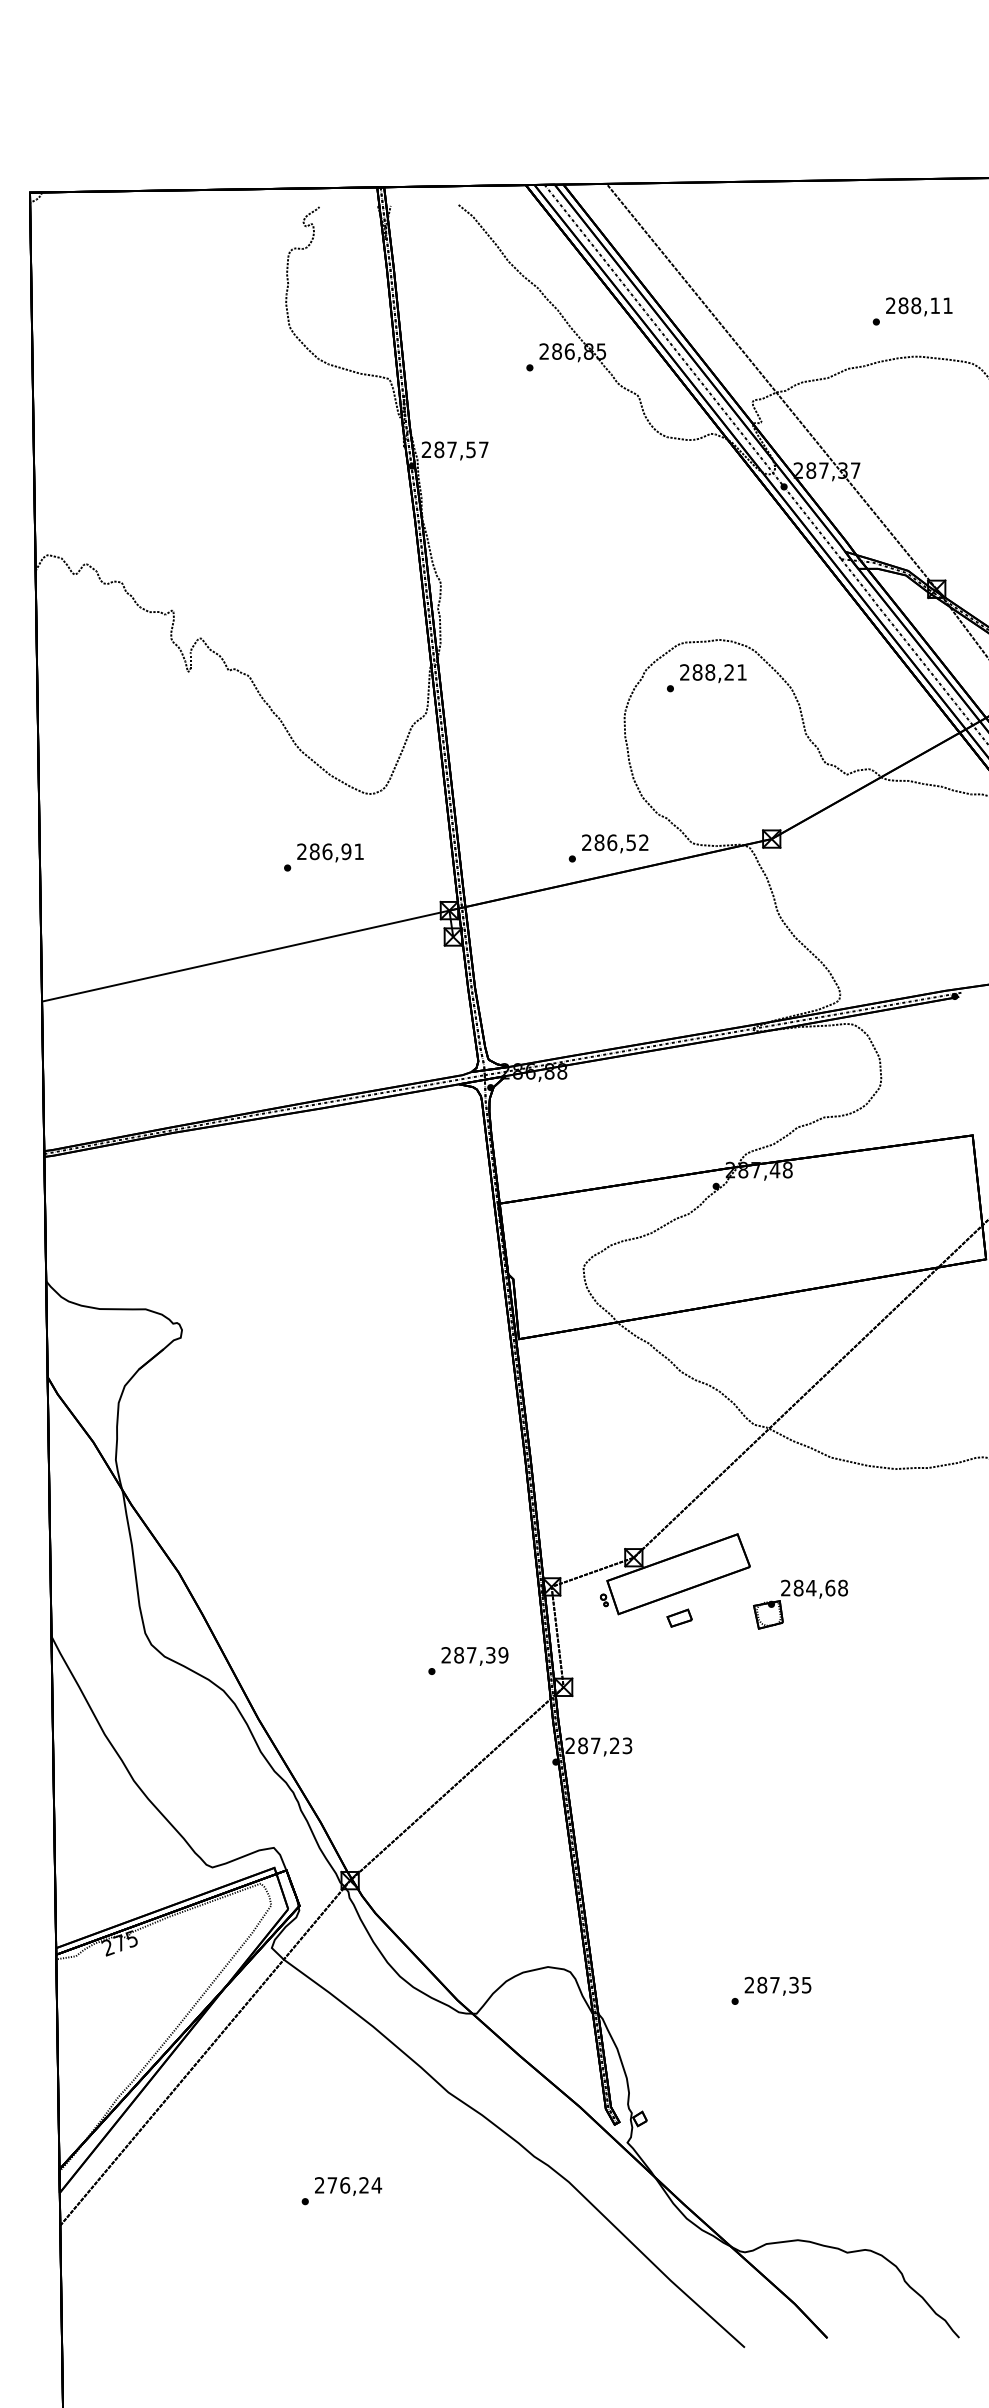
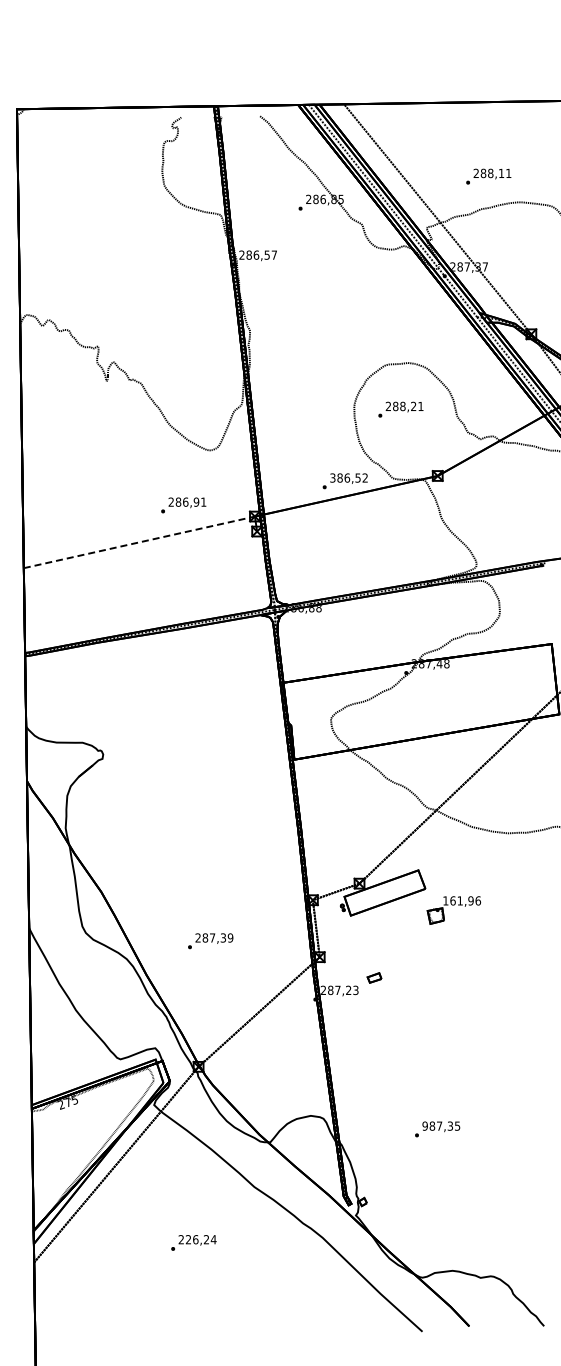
text: (912, 311) -> (488, 176), moved
text: (452, 448) -> (256, 254), 287,57 -> 286,57
text: (706, 677) -> (400, 409), moved
text: (586, 843) -> (332, 478), 286,52 -> 386,52
text: (323, 857) -> (183, 505), moved
line: (245, 956) -> (139, 542), solid -> dashed
text: (813, 1587) -> (461, 900), 284,68 -> 161,96
part: (679, 1617) -> (374, 977), moved
text: (468, 1661) -> (210, 941), moved
text: (748, 1984) -> (424, 1125), 287,35 -> 987,35
text: (332, 2184) -> (188, 1239), 276,24 -> 226,24

